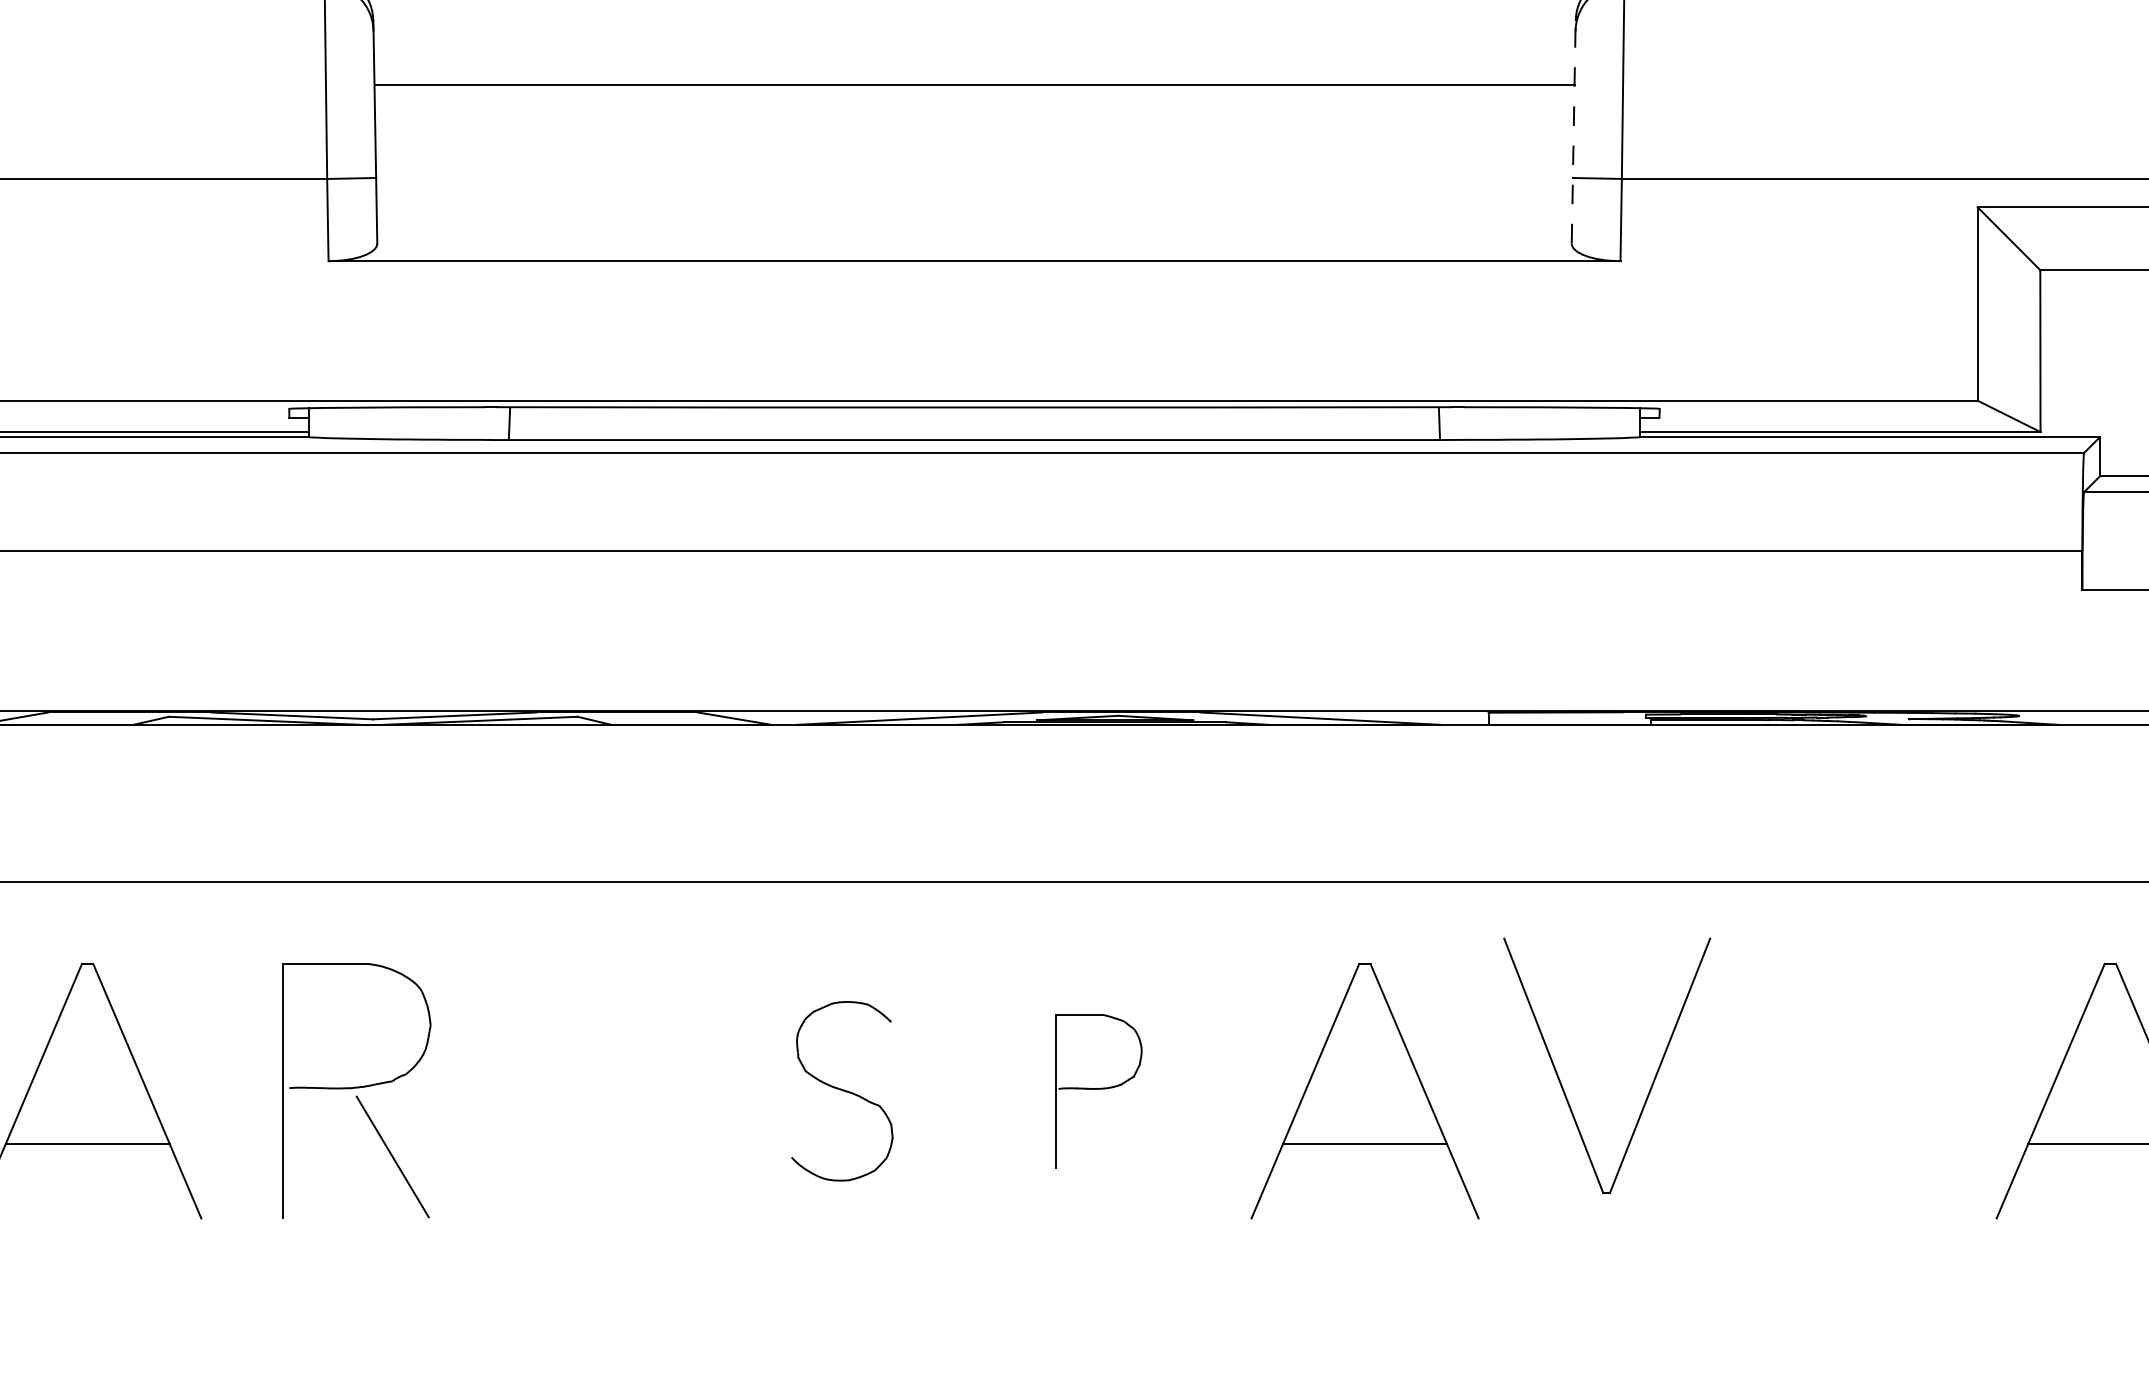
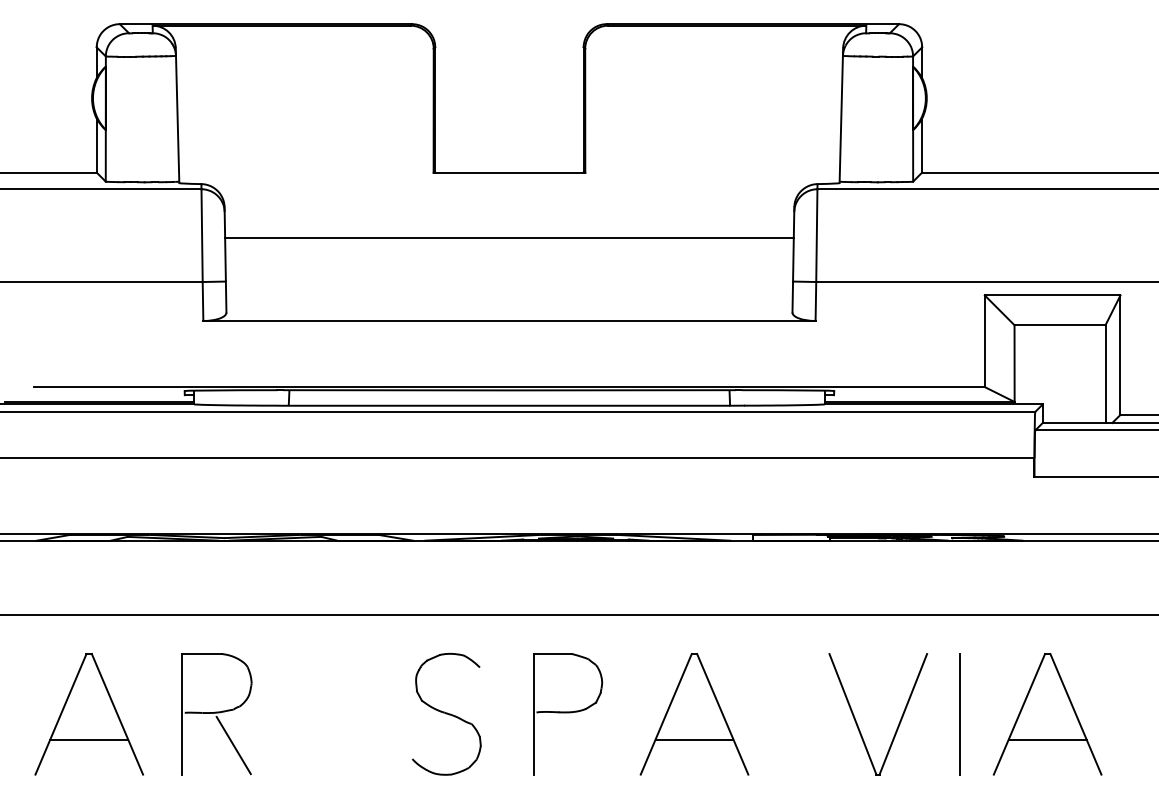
line: (1573, 131) -> (793, 259), dashed -> solid
part: (1651, 1078) -> (899, 720), moved
part: (841, 1091) -> (446, 714), size x1.43
part: (1099, 1091) -> (568, 714), size x1.67
line: (1924, 1091) -> (959, 714), added

